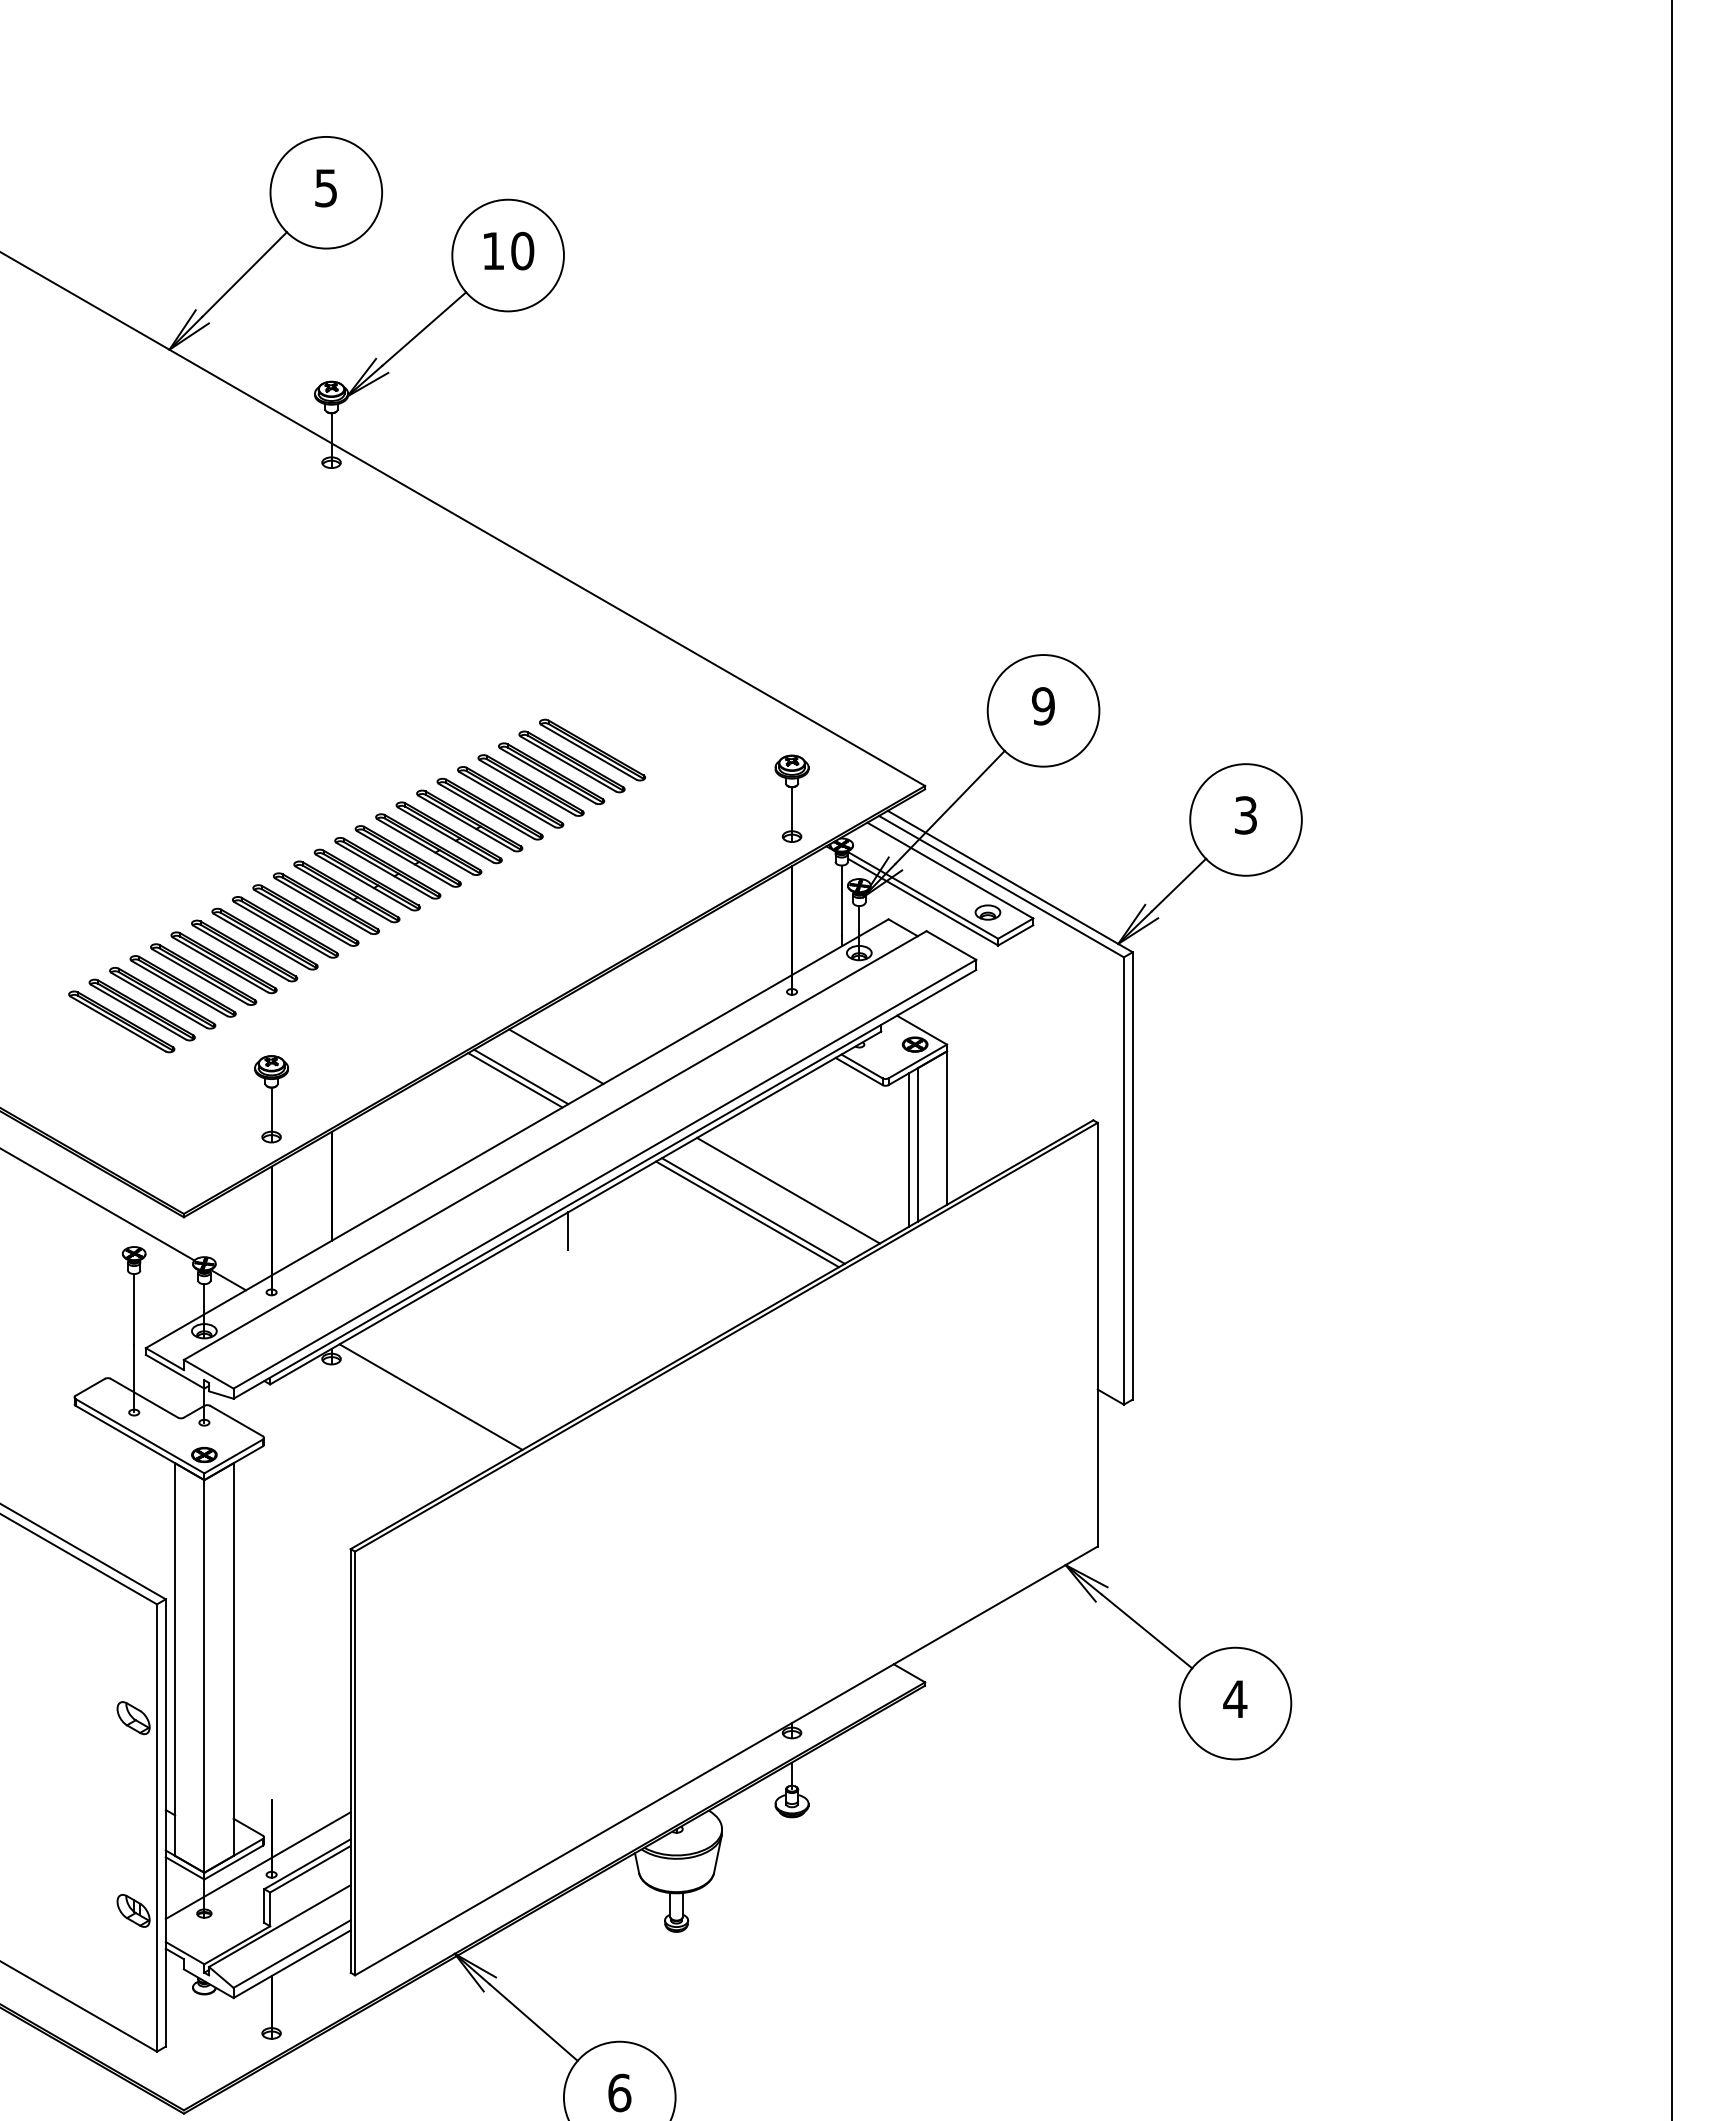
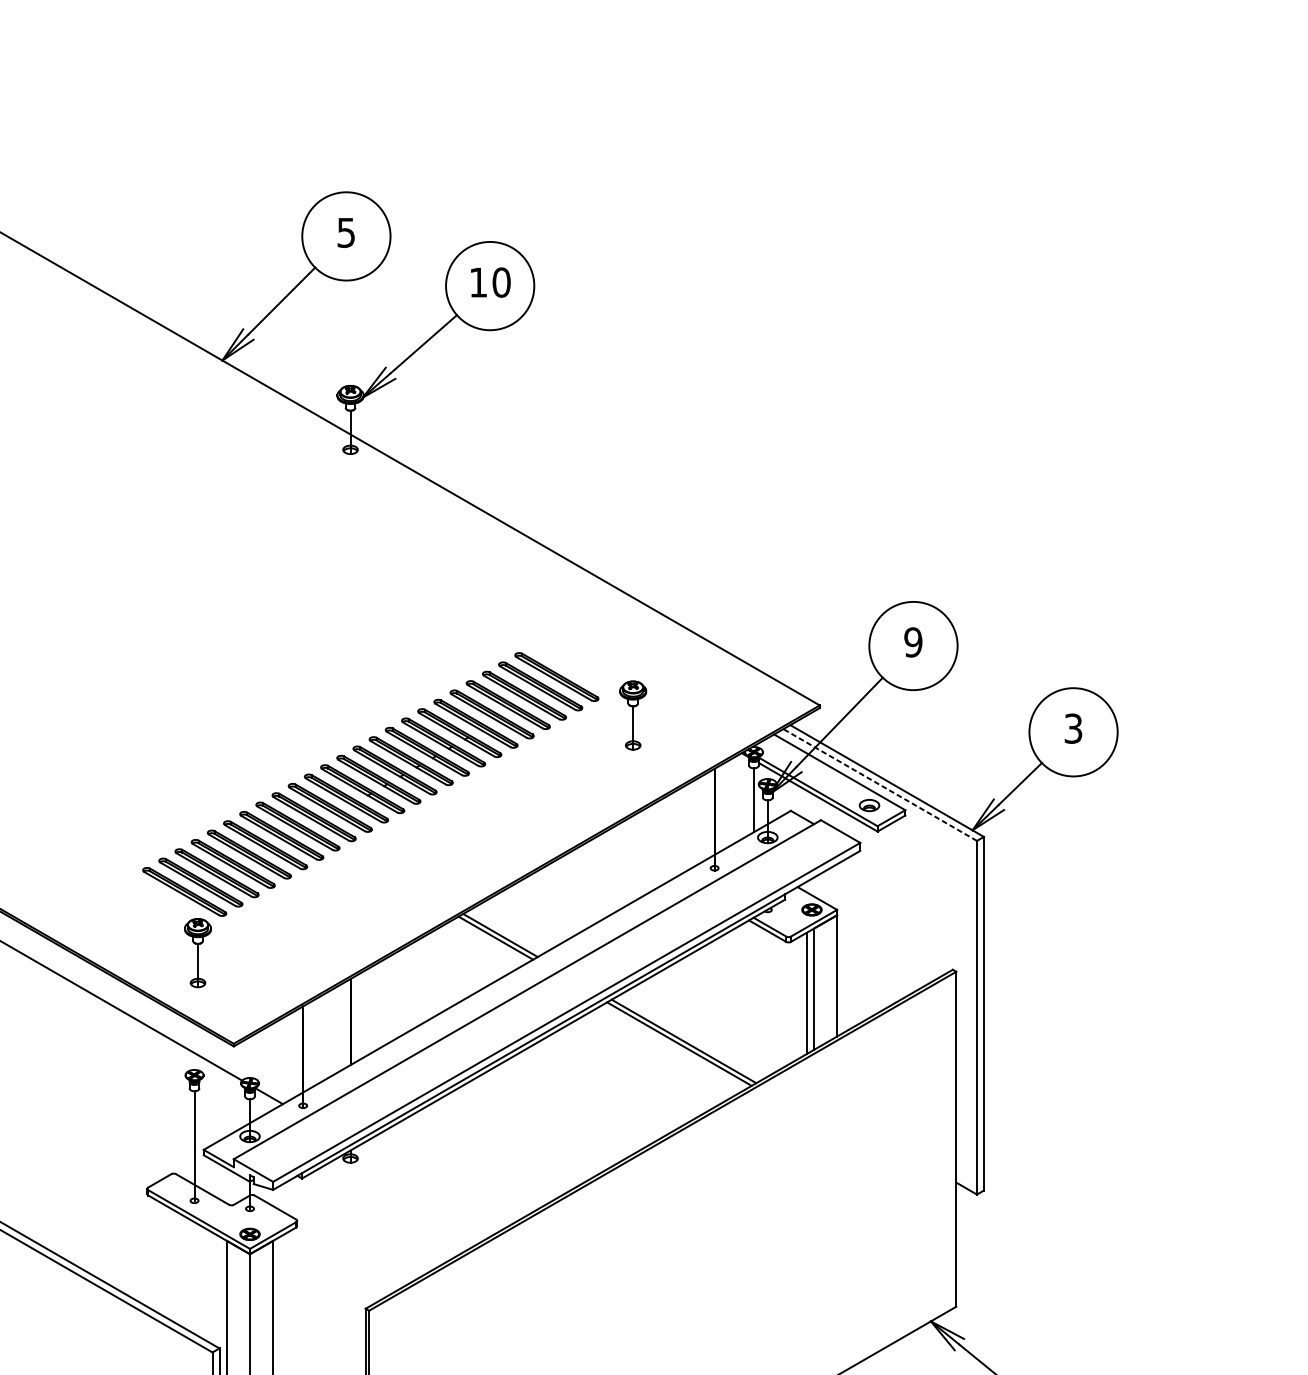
part: (791, 798) -> (632, 715), moved
line: (1001, 886) -> (880, 784), solid -> dashed
line: (556, 1056) -> (528, 919), removed
part: (271, 1099) -> (197, 953), moved
line: (788, 1190) -> (711, 1025), removed
line: (568, 1230) -> (537, 1056), removed
line: (430, 1396) -> (428, 1188), removed

